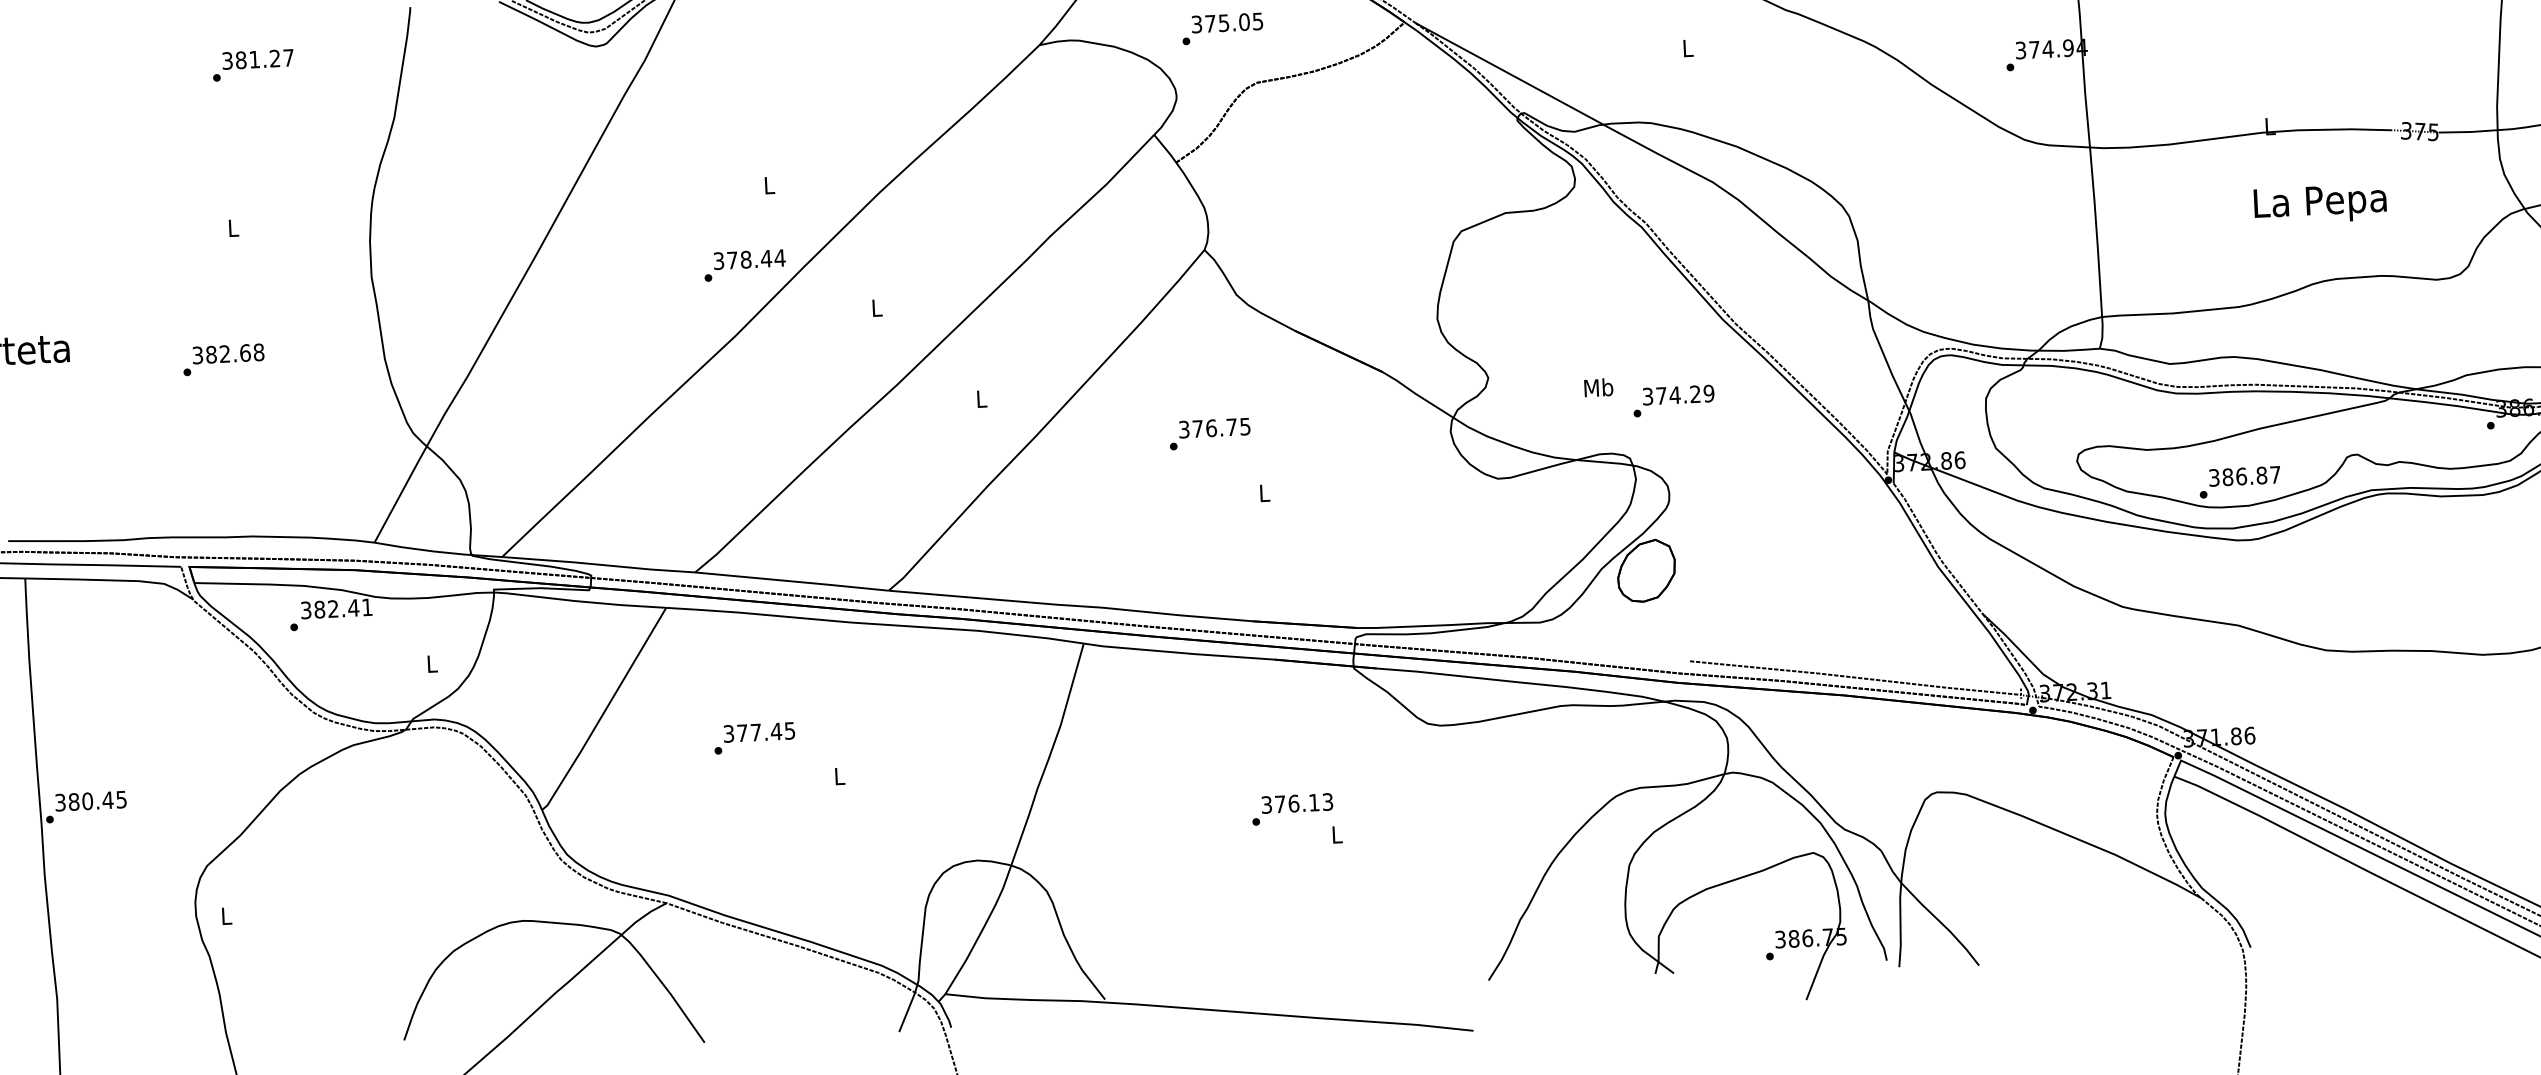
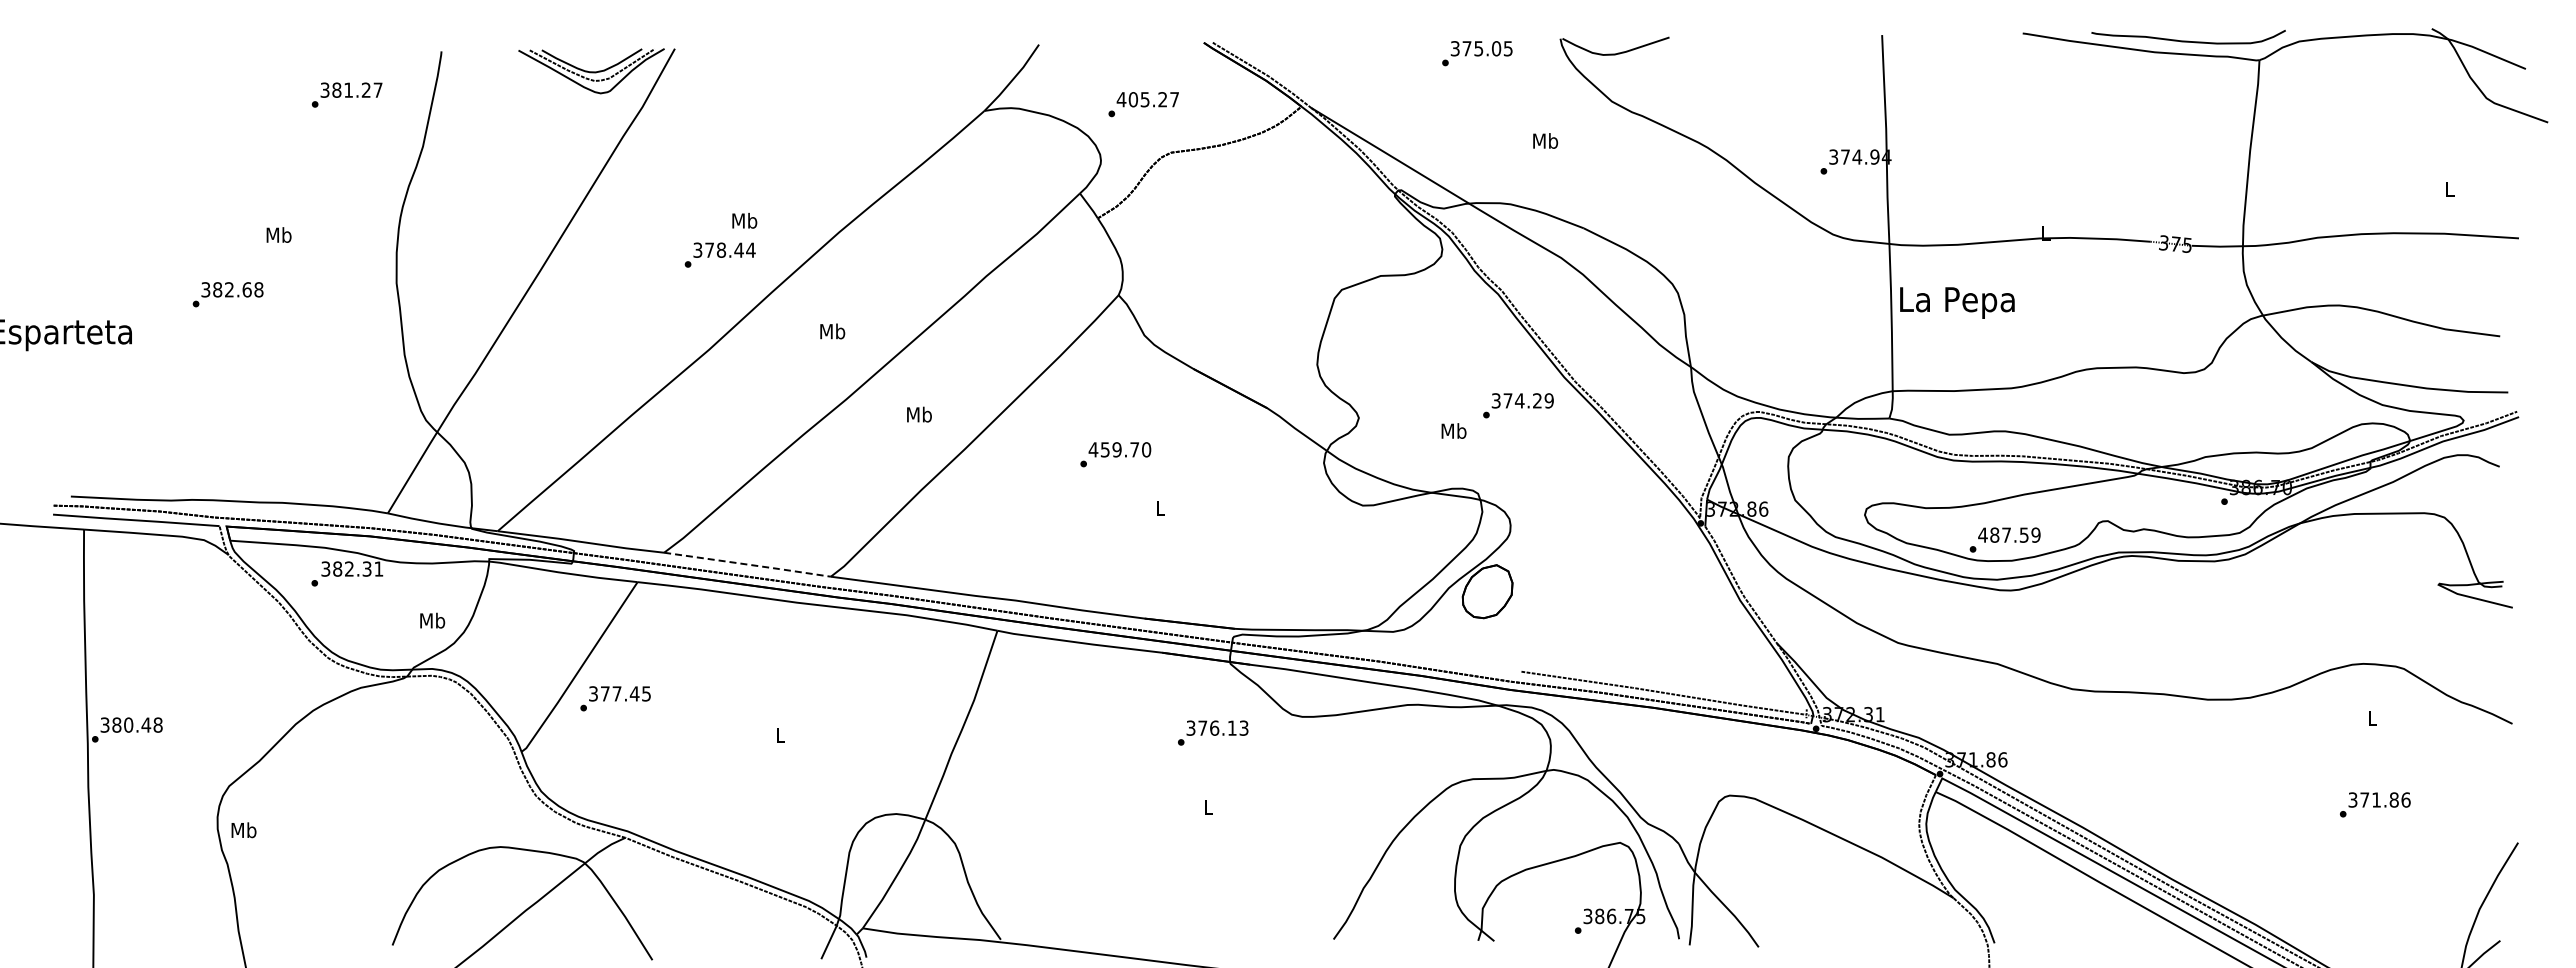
text: (1226, 22) -> (1147, 99), 375.05 -> 405.27
text: (1687, 47) -> (1545, 140), L -> Mb
text: (252, 64) -> (346, 94), moved
text: (769, 184) -> (744, 220), L -> Mb
text: (2320, 203) -> (1957, 302), moved
text: (232, 227) -> (278, 234), L -> Mb
text: (744, 264) -> (719, 254), moved
text: (876, 307) -> (832, 331), L -> Mb
text: (223, 359) -> (227, 294), moved
text: (981, 398) -> (919, 414), L -> Mb
text: (1673, 400) -> (1518, 405), moved
text: (1214, 427) -> (1119, 449), 376.75 -> 459.70
text: (2244, 475) -> (2009, 534), 386.87 -> 487.59
line: (793, 581) -> (748, 564), solid -> dashed
text: (352, 607) -> (366, 568), 382.41 -> 382.31
text: (431, 663) -> (432, 620), L -> Mb
text: (754, 737) -> (615, 698), moved
text: (120, 799) -> (157, 724), 380.45 -> 380.48
text: (1292, 808) -> (1213, 732), moved
text: (225, 916) -> (243, 830), L -> Mb

